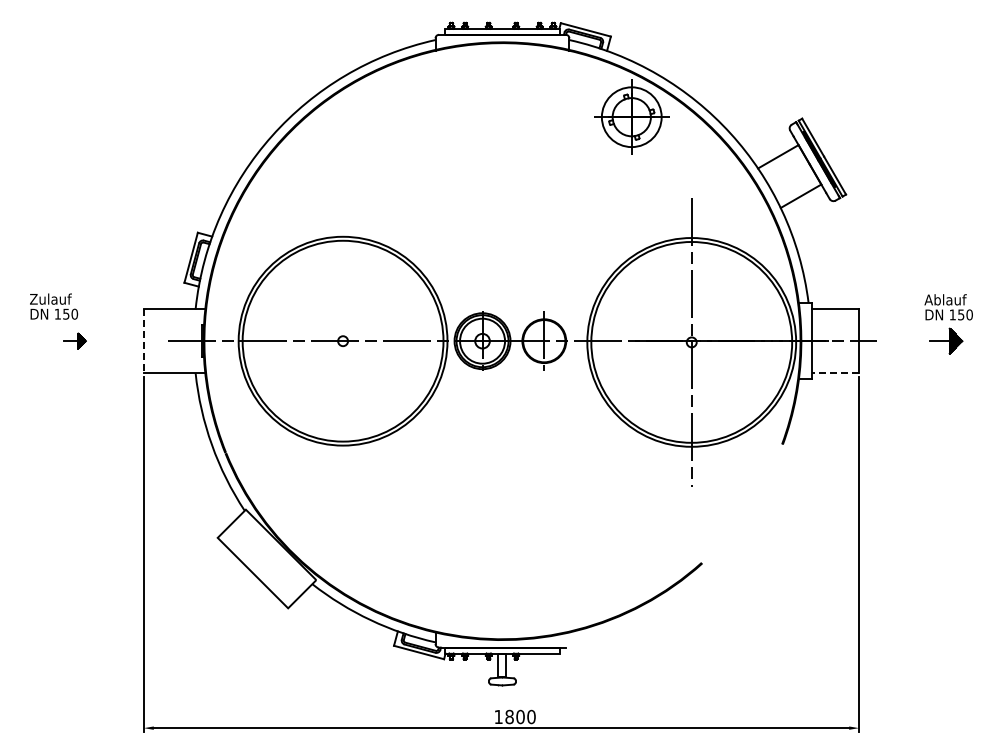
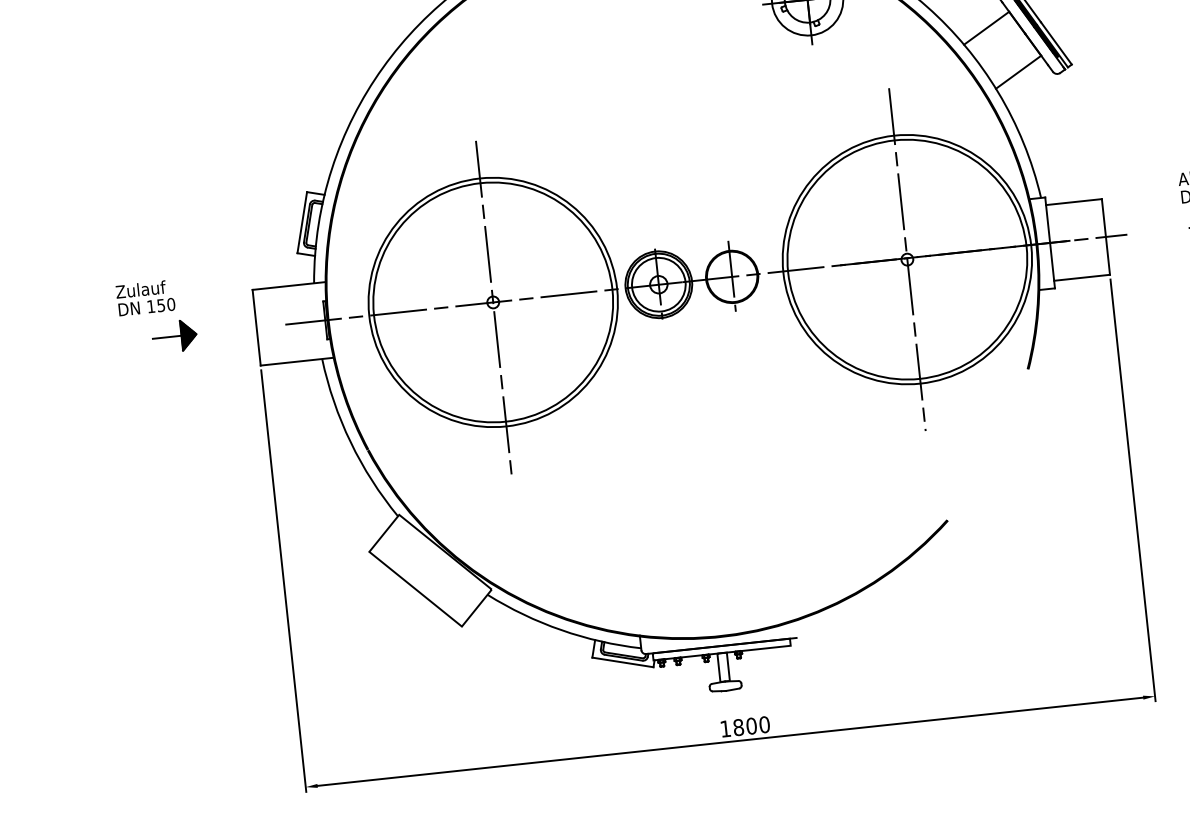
part: (74, 340) -> (174, 335), size x1.67
line: (143, 341) -> (256, 328), dashed -> solid
line: (343, 345) -> (494, 307), added
line: (835, 373) -> (1082, 278), dashed -> solid

